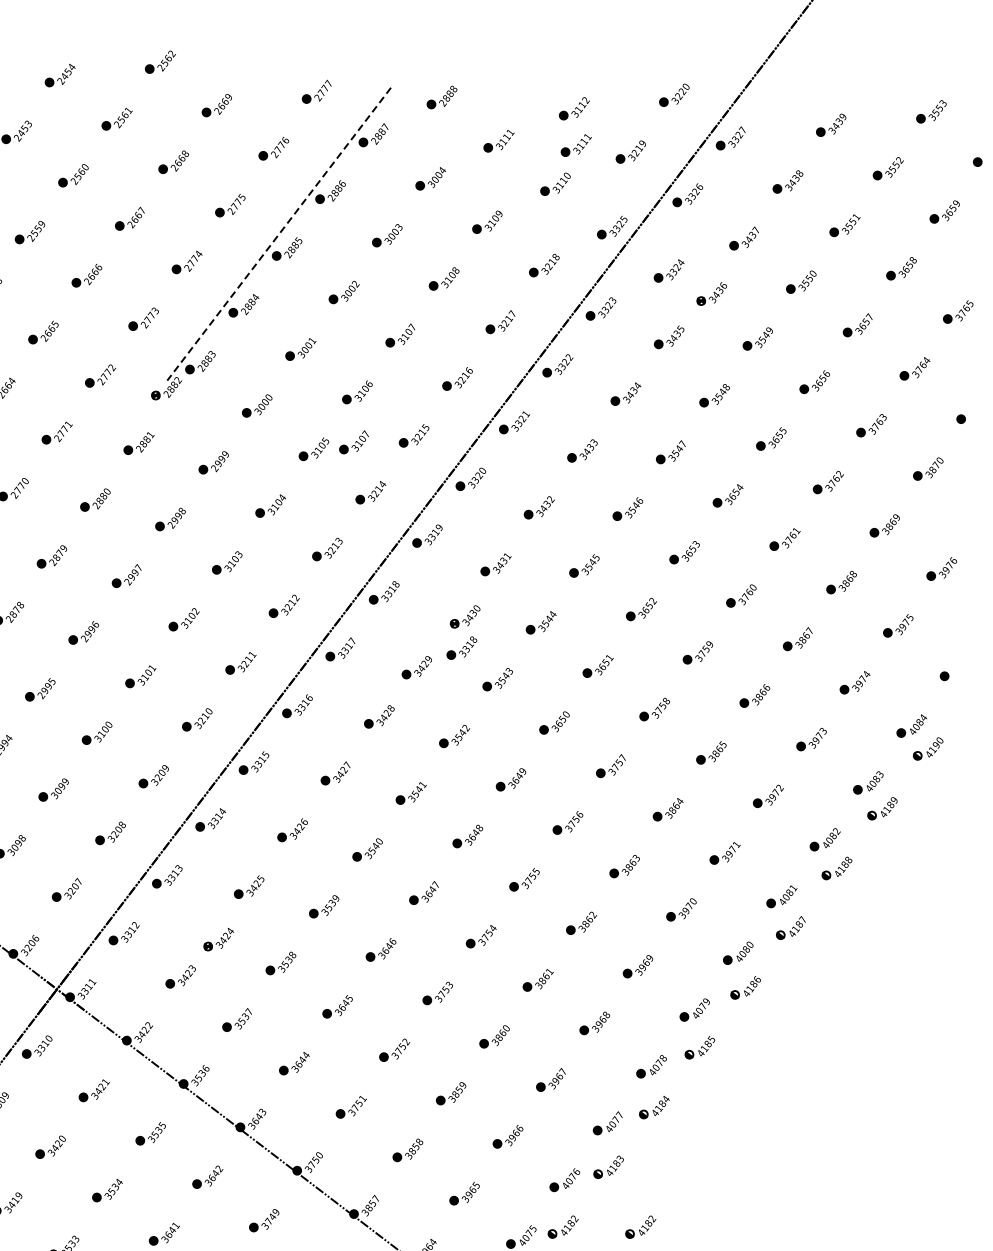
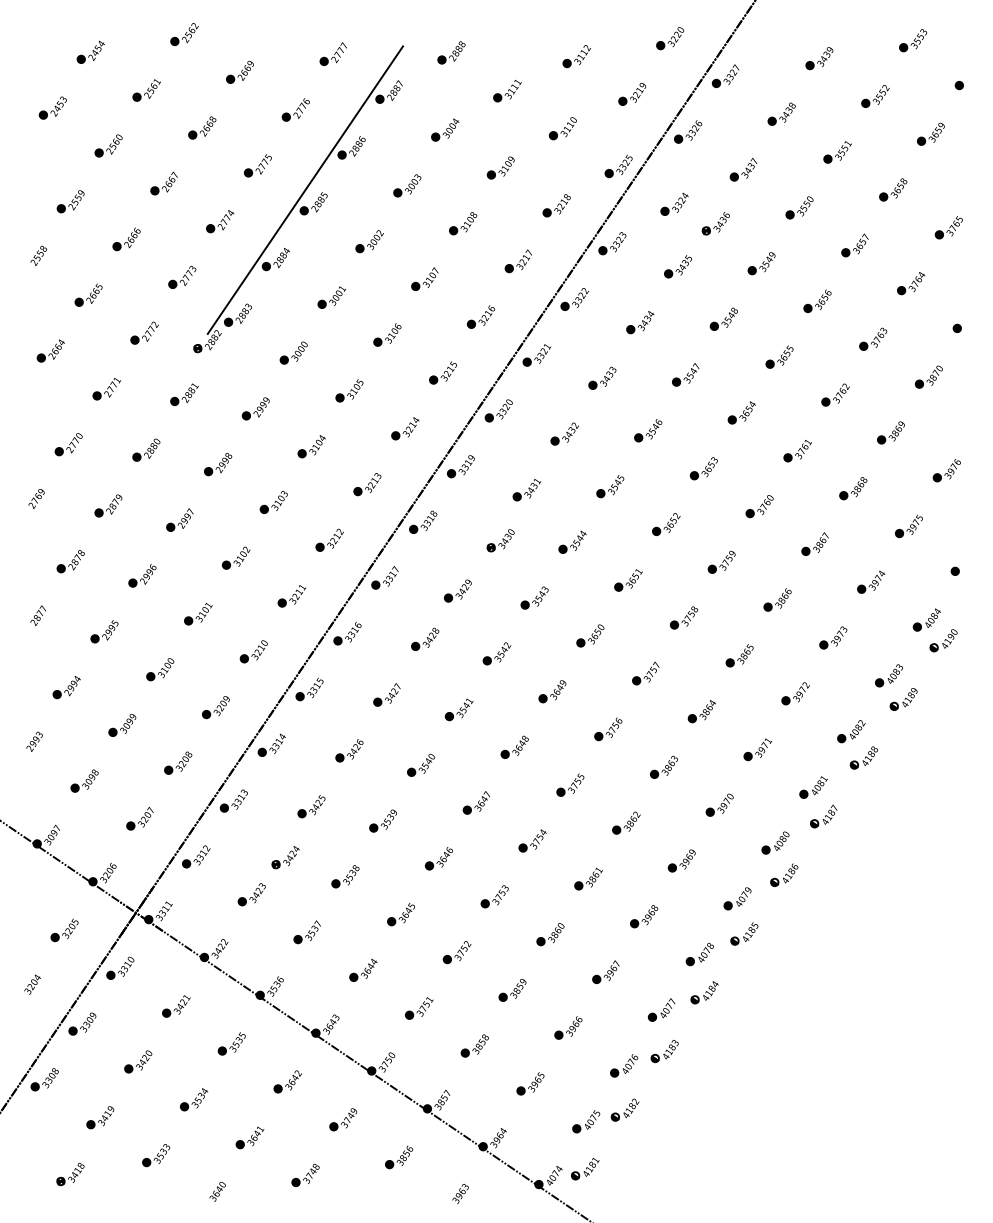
part: (576, 146) -> (580, 91), removed
line: (279, 234) -> (305, 190), dashed -> solid
part: (353, 442) -> (386, 382), removed
part: (462, 647) -> (499, 569), removed
part: (640, 1226) -> (697, 1105), removed

